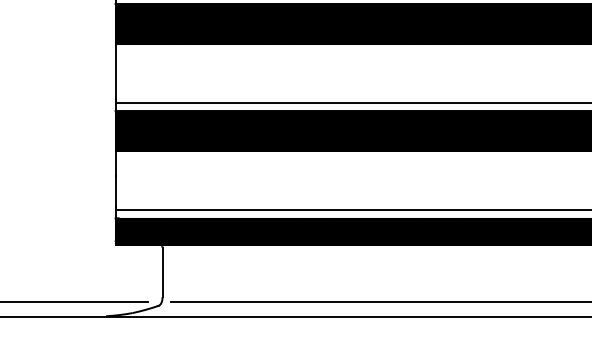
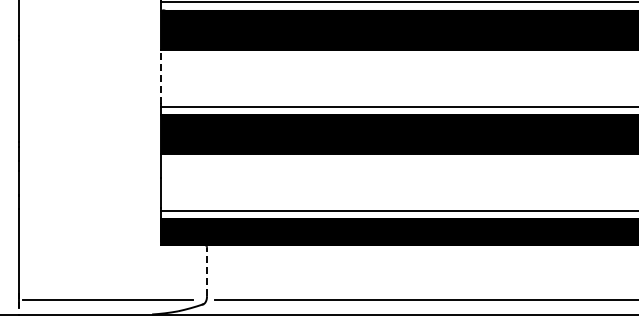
line: (115, 71) -> (161, 76), solid -> dashed
line: (162, 272) -> (207, 271), solid -> dashed

